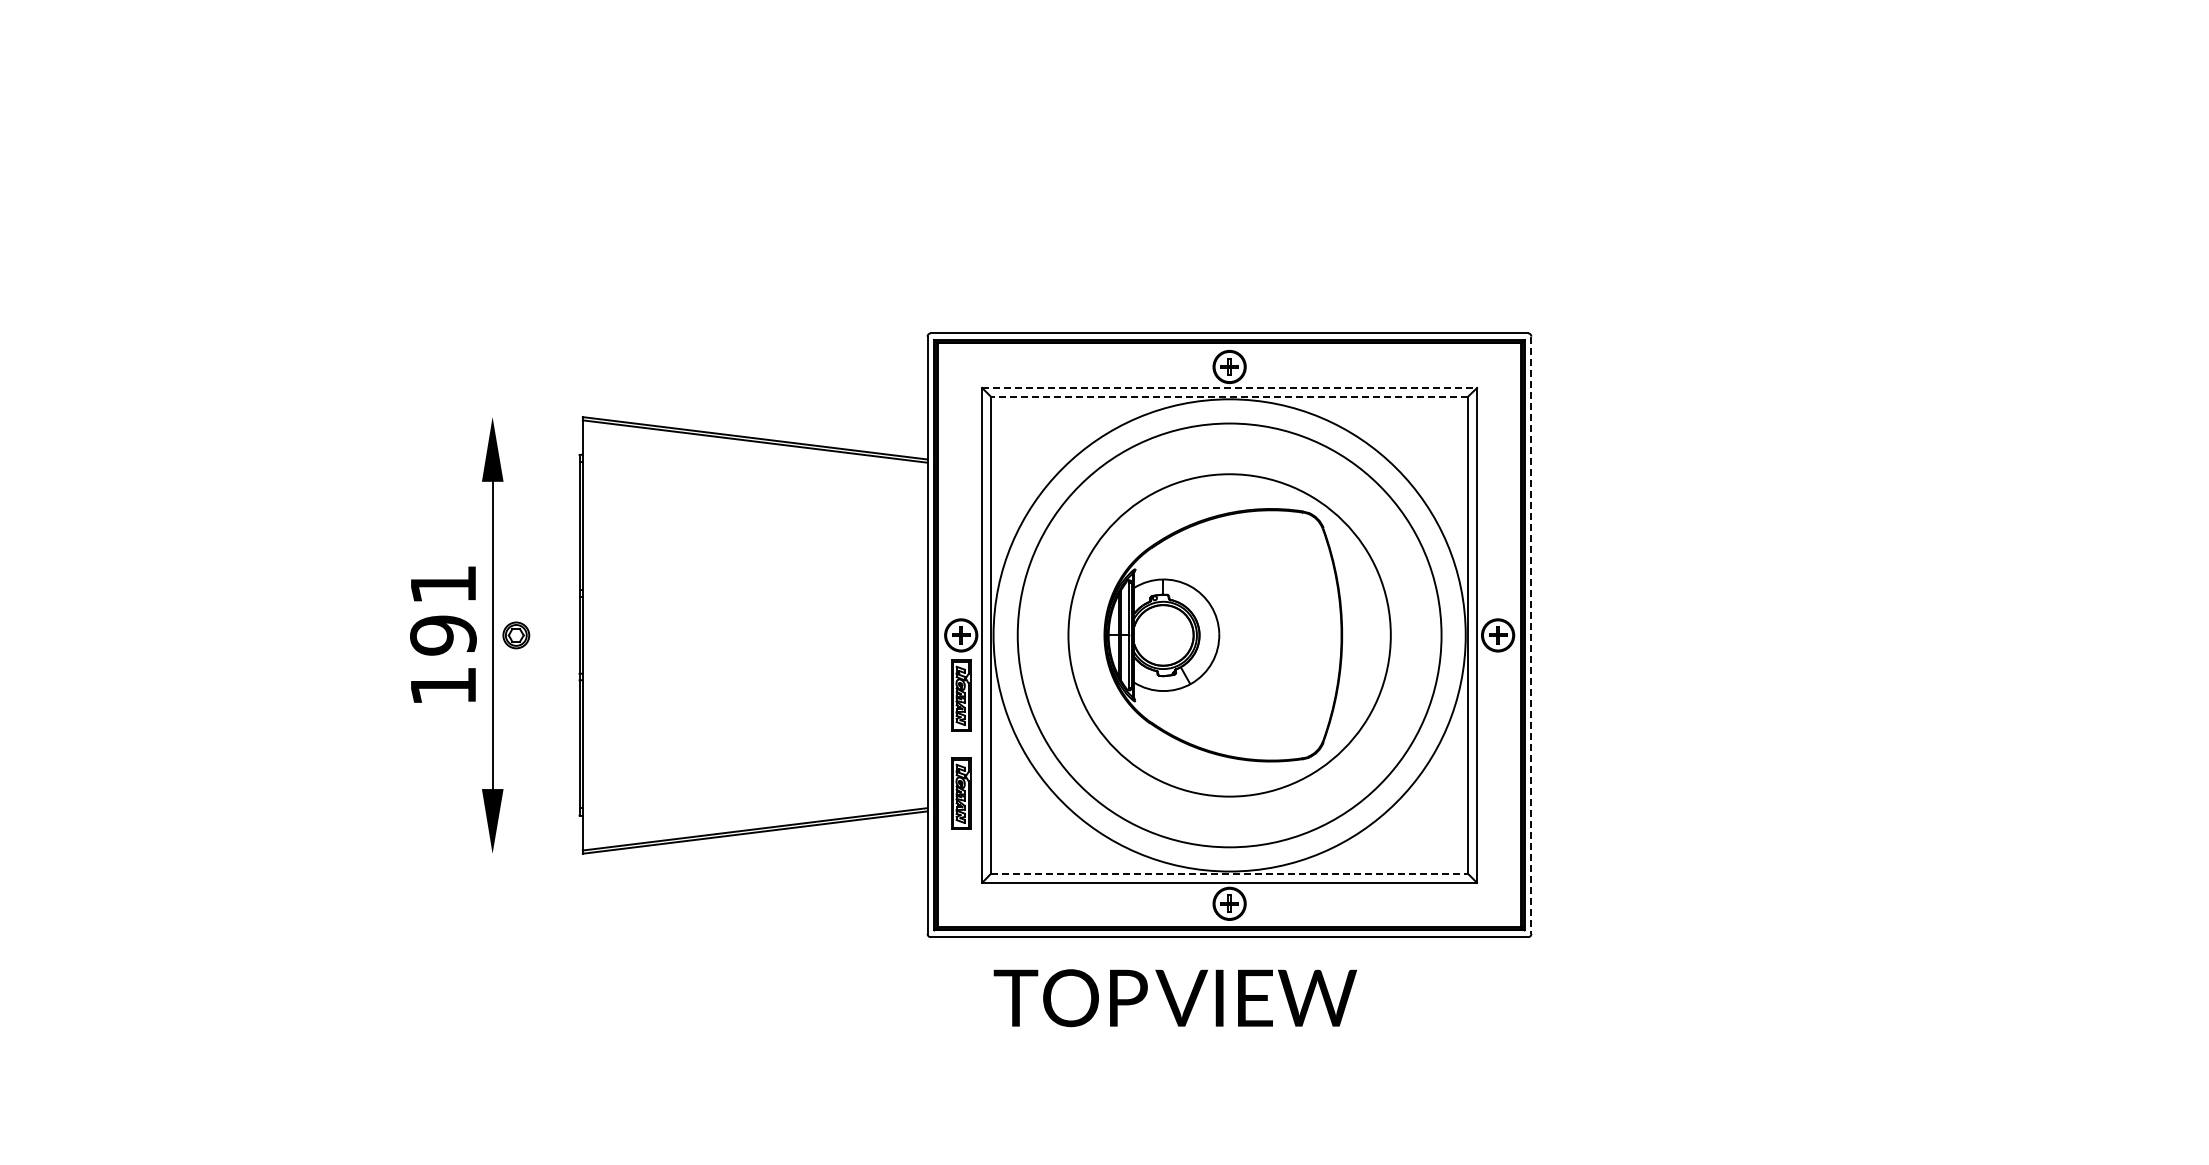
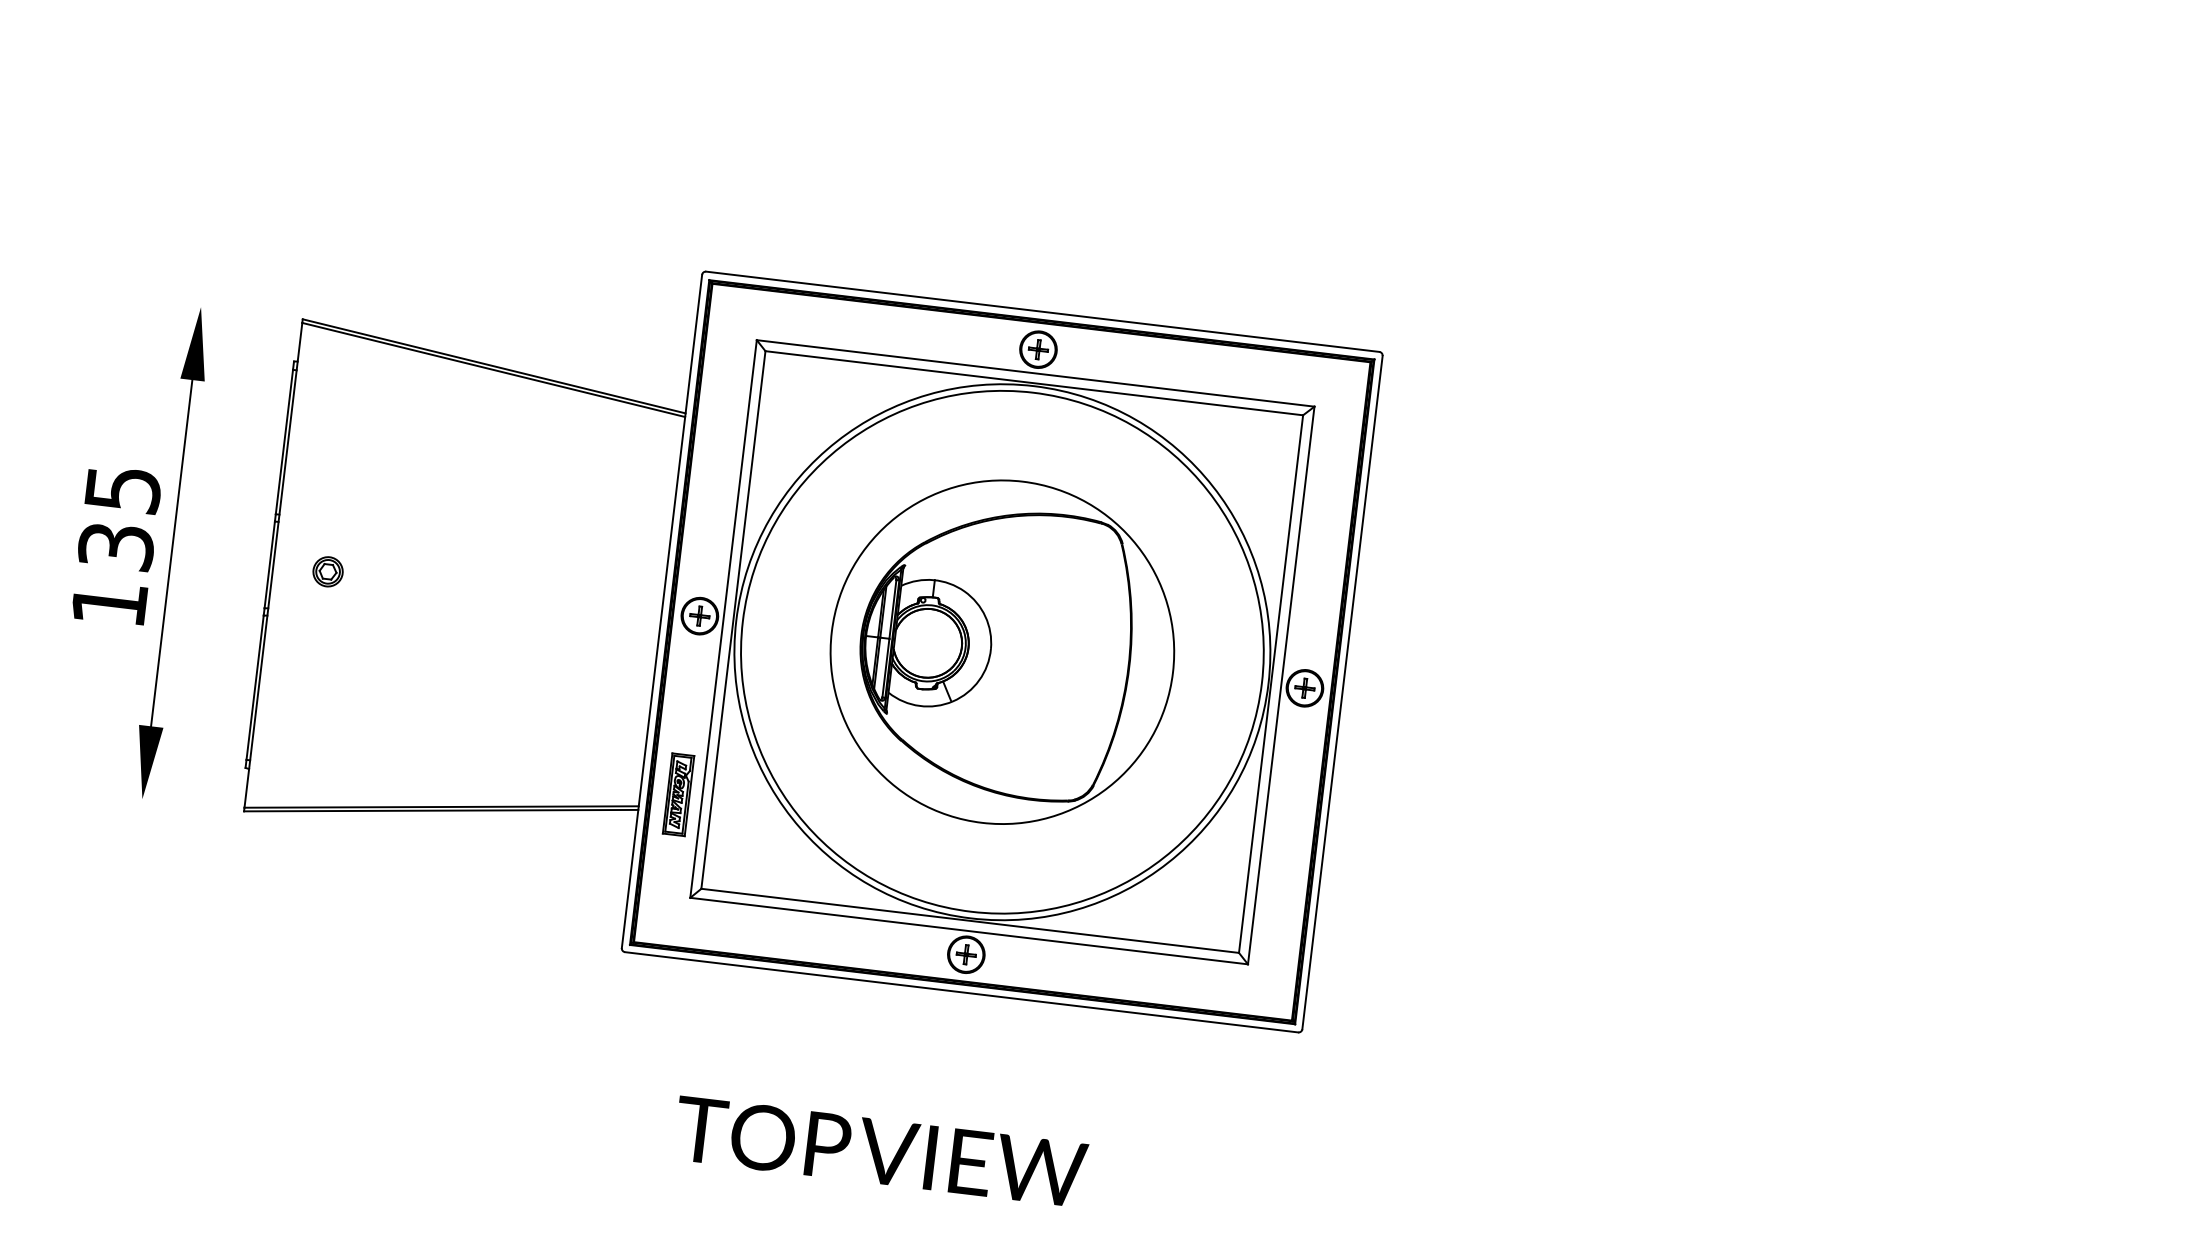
line: (1230, 388) -> (1036, 374), dashed -> solid
line: (1229, 396) -> (1034, 382), dashed -> solid
text: (443, 610) -> (119, 518), 191 -> 135
part: (516, 635) -> (328, 571), moved
circle: (1229, 635) -> (1002, 652), size x0.71
circle: (1229, 635) -> (1002, 652), size x1.43
line: (1531, 635) -> (1342, 692), dashed -> solid
part: (961, 695) -> (692, 683), removed
line: (1229, 873) -> (970, 920), dashed -> solid
text: (1175, 998) -> (880, 1152), moved

